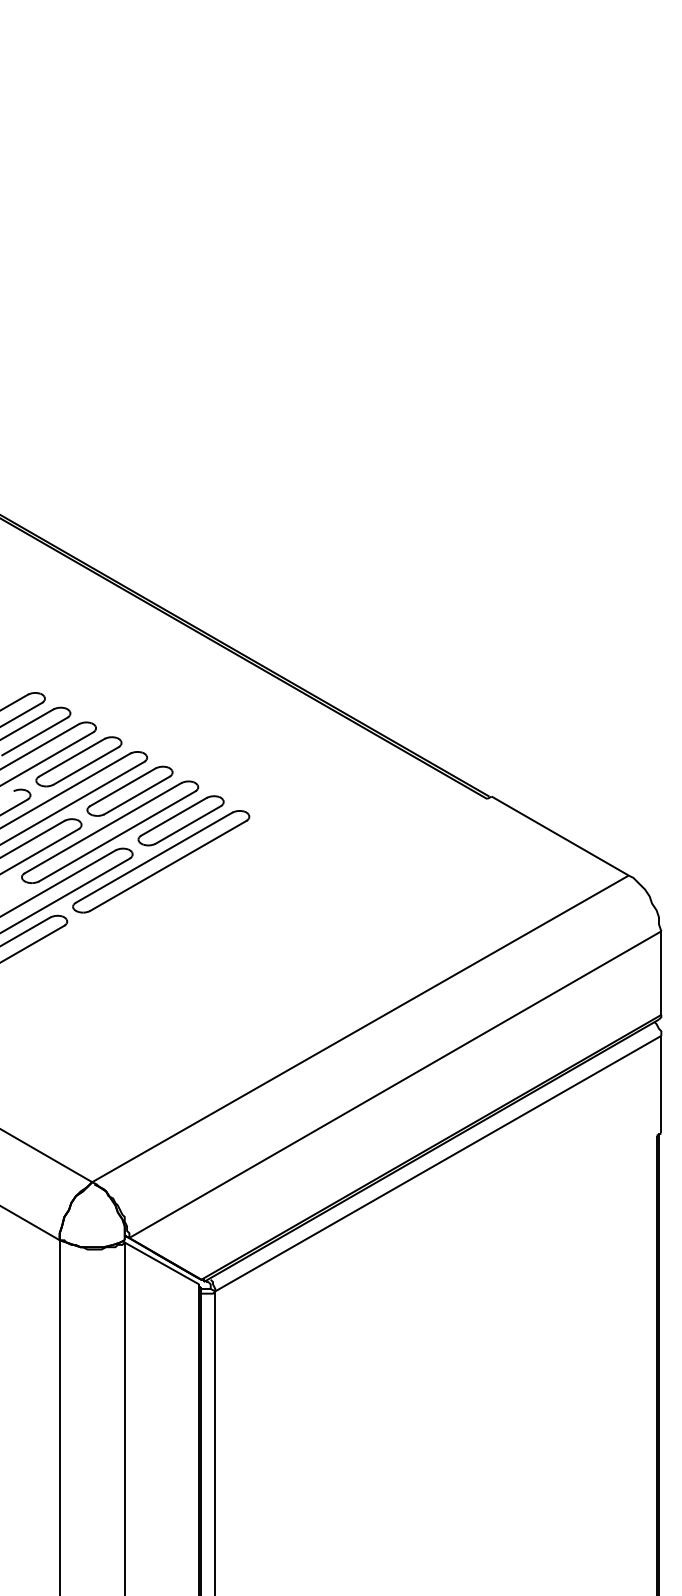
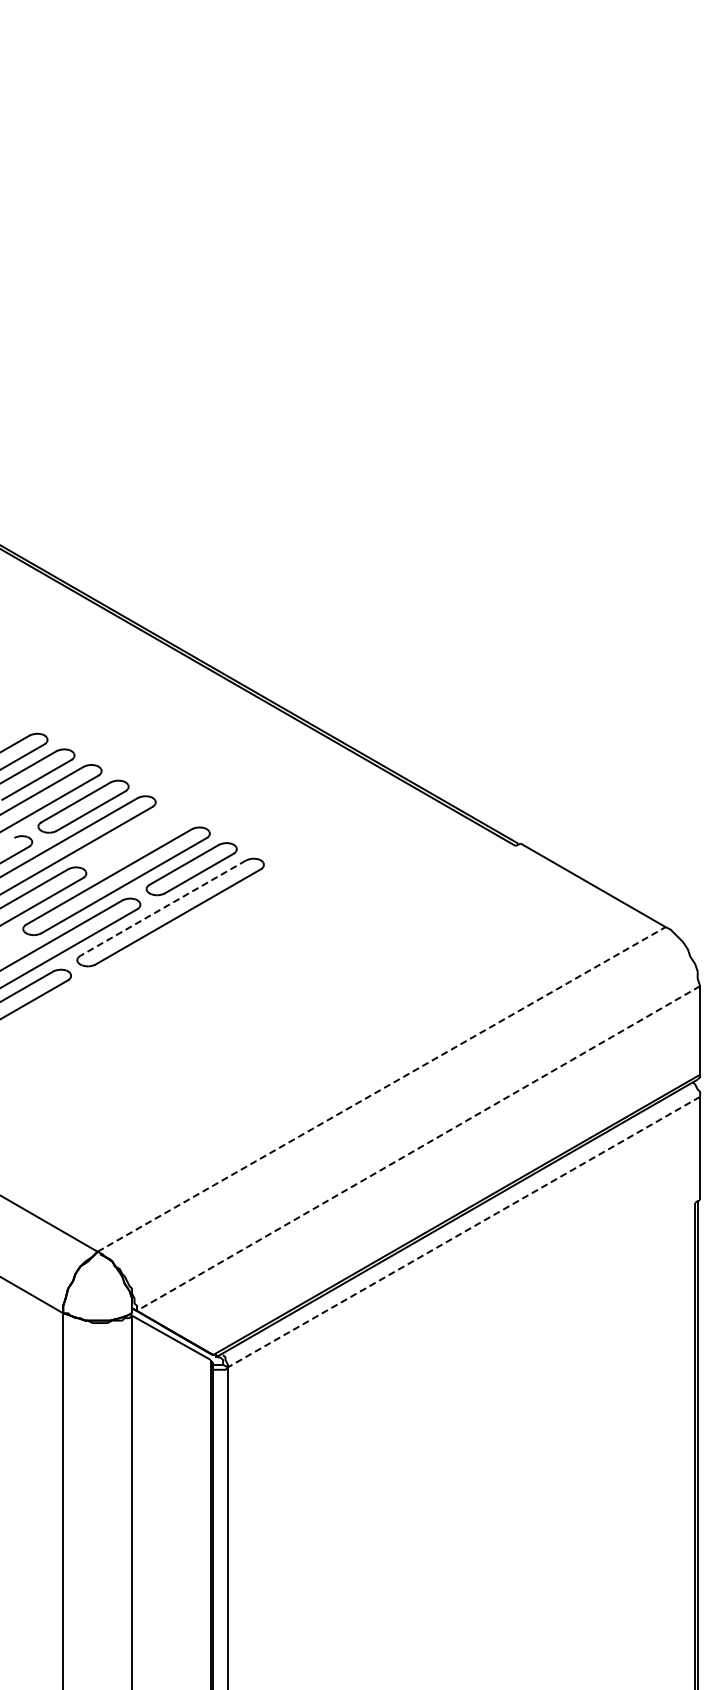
part: (129, 790) -> (137, 837), removed
line: (154, 857) -> (163, 908), solid -> dashed
line: (361, 1028) -> (382, 1089), solid -> dashed
line: (395, 1084) -> (418, 1148), solid -> dashed
line: (437, 1163) -> (463, 1232), solid -> dashed

